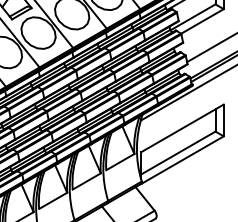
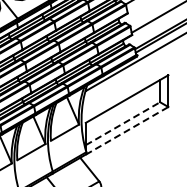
line: (178, 153) -> (123, 124), solid -> dashed
line: (182, 160) -> (127, 131), solid -> dashed

